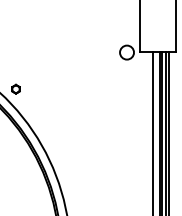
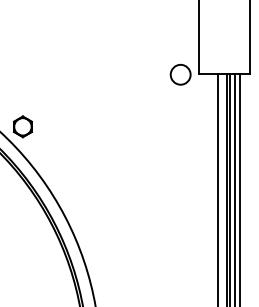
part: (15, 89) -> (22, 126), size x1.67

